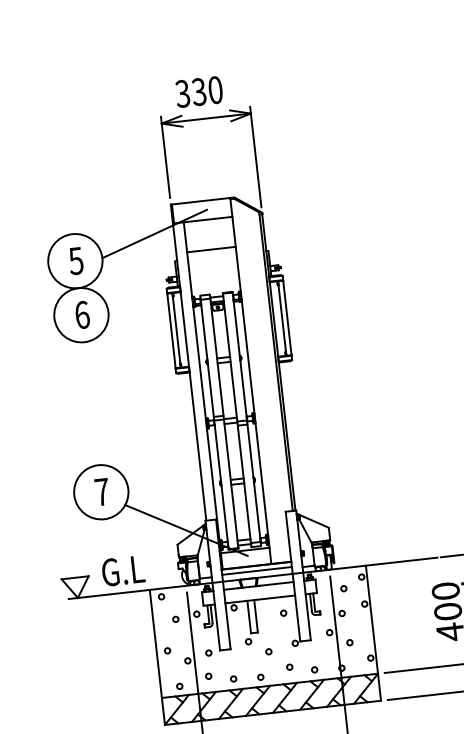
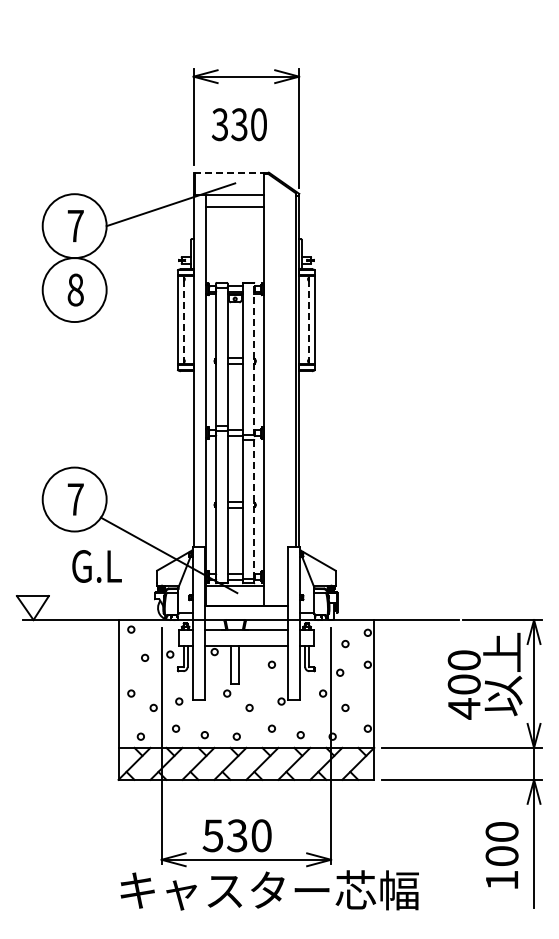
text: (198, 91) -> (238, 124), moved
line: (201, 201) -> (229, 172), solid -> dashed
line: (210, 249) -> (234, 207), moved
text: (76, 261) -> (75, 226), 5 -> 7
text: (82, 314) -> (75, 289), 6 -> 8
line: (281, 317) -> (308, 319), solid -> dashed
line: (176, 329) -> (183, 319), solid -> dashed
line: (246, 417) -> (254, 431), solid -> dashed
line: (257, 570) -> (246, 611), removed
text: (122, 571) -> (96, 566), moved

